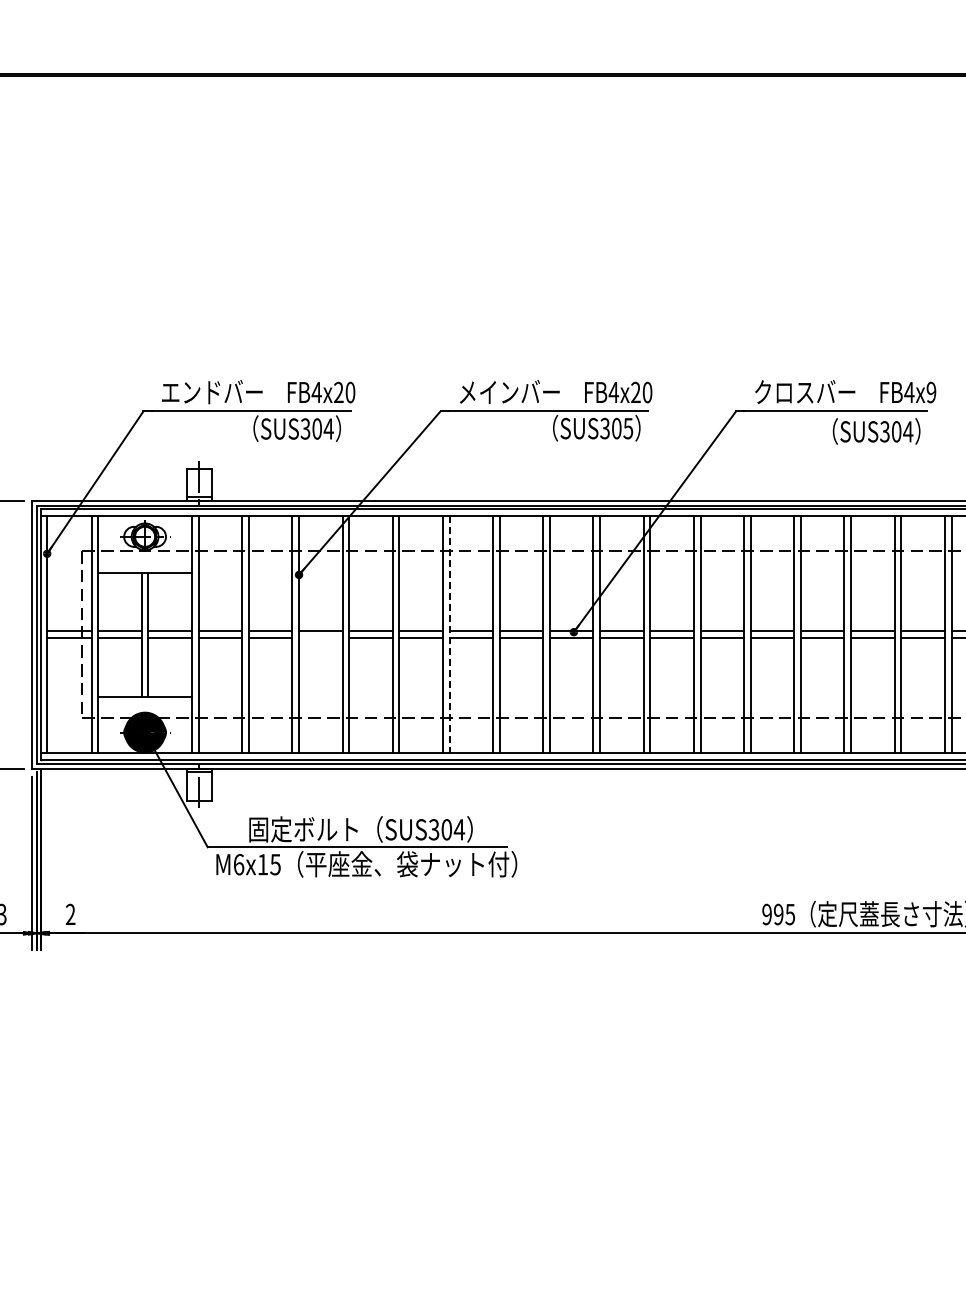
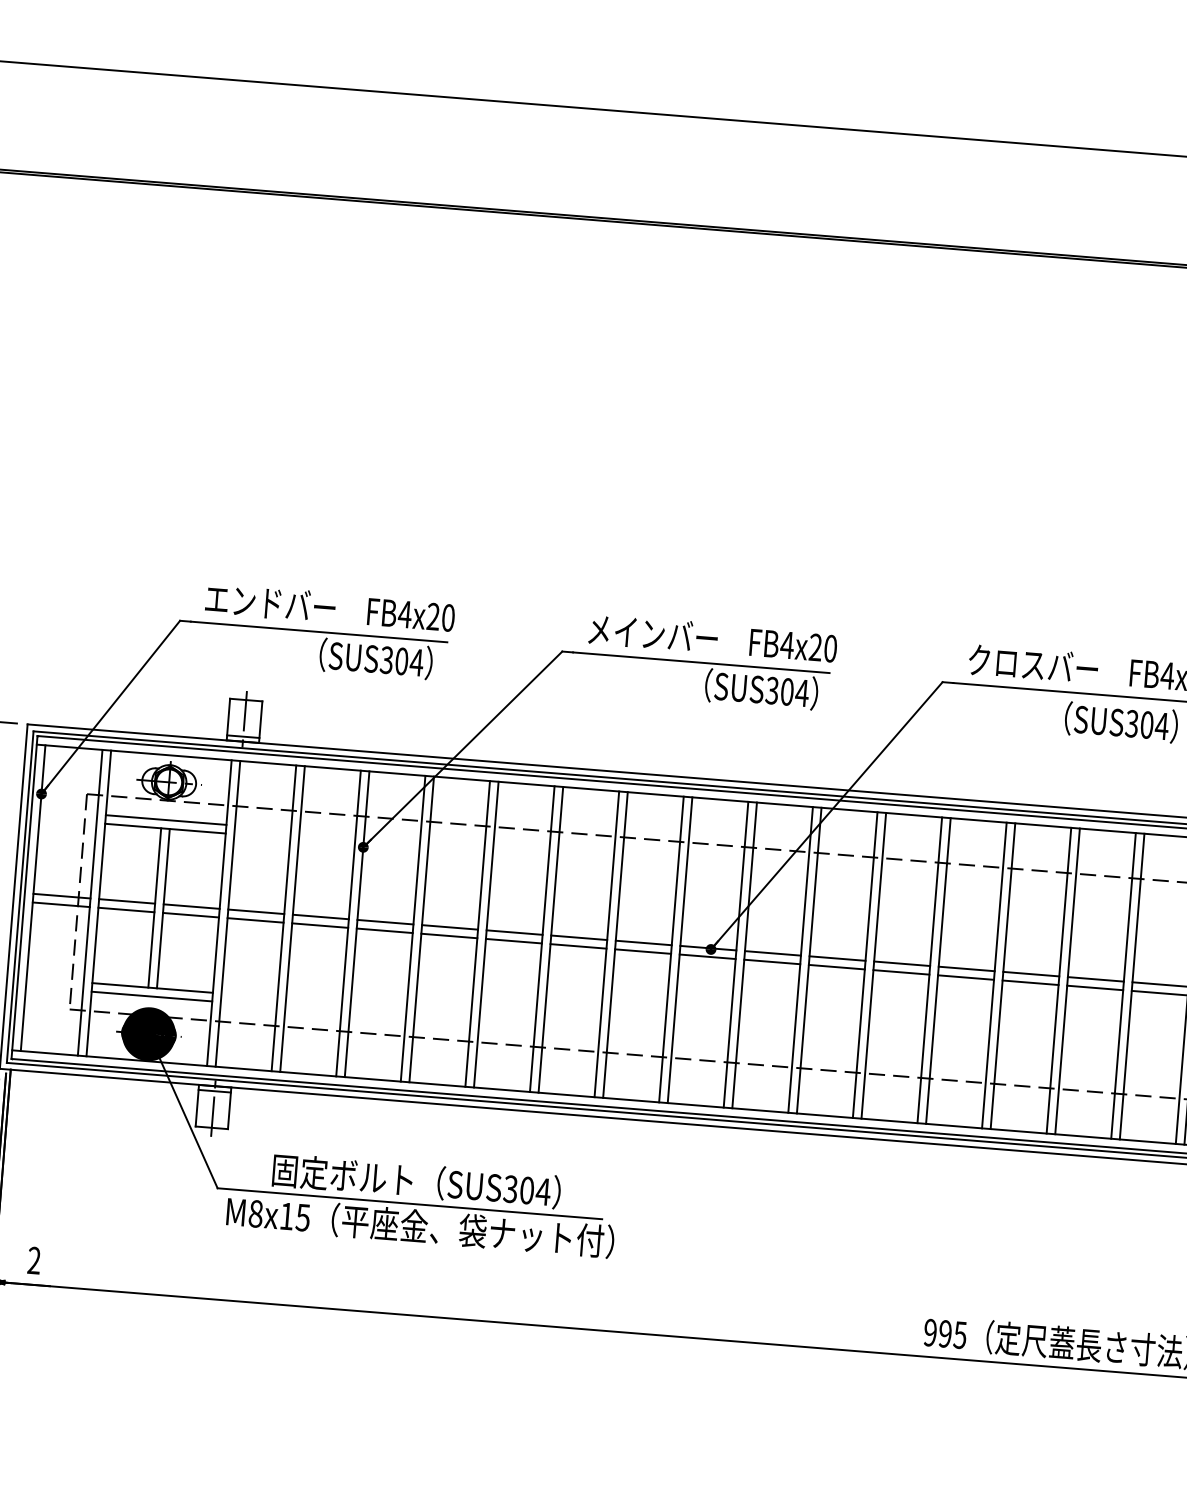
text: (628, 428) -> (802, 693), SUS305 -> SUS304
line: (144, 566) -> (165, 820), added
line: (449, 634) -> (550, 939), dashed -> solid
line: (320, 638) -> (384, 931), added
line: (144, 703) -> (151, 996), added
text: (238, 864) -> (255, 1213), M6x15 -> M8x15

